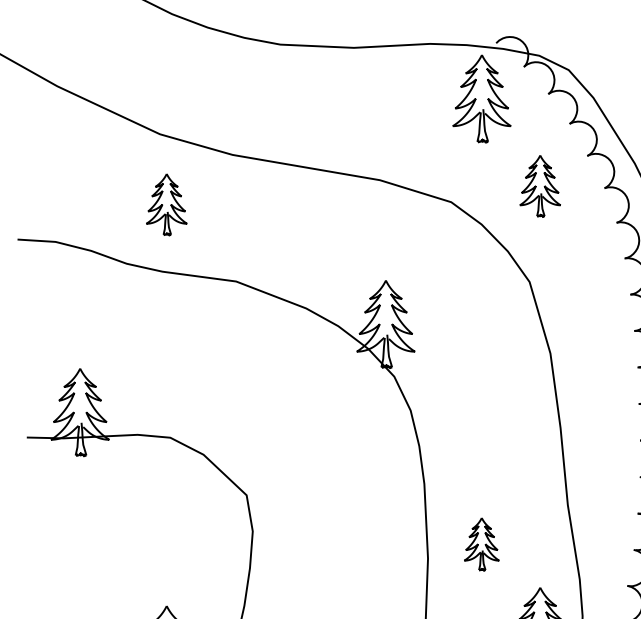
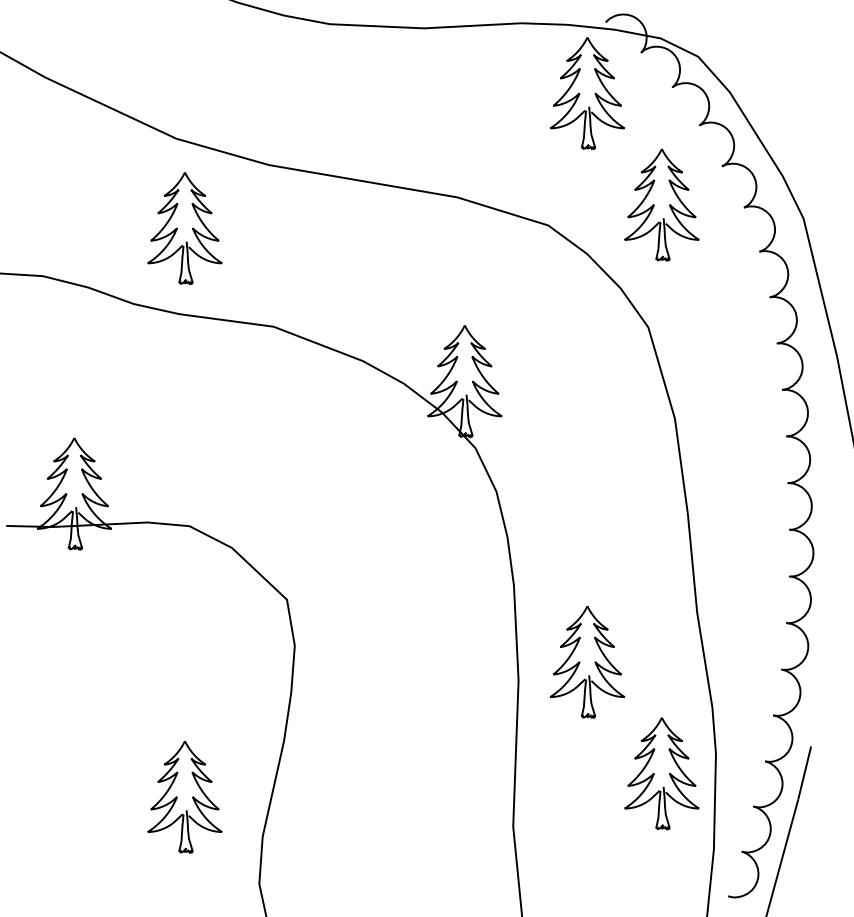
part: (539, 185) -> (661, 204), size x1.43
part: (166, 204) -> (184, 228), size x1.43
part: (481, 544) -> (586, 662), size x1.67

